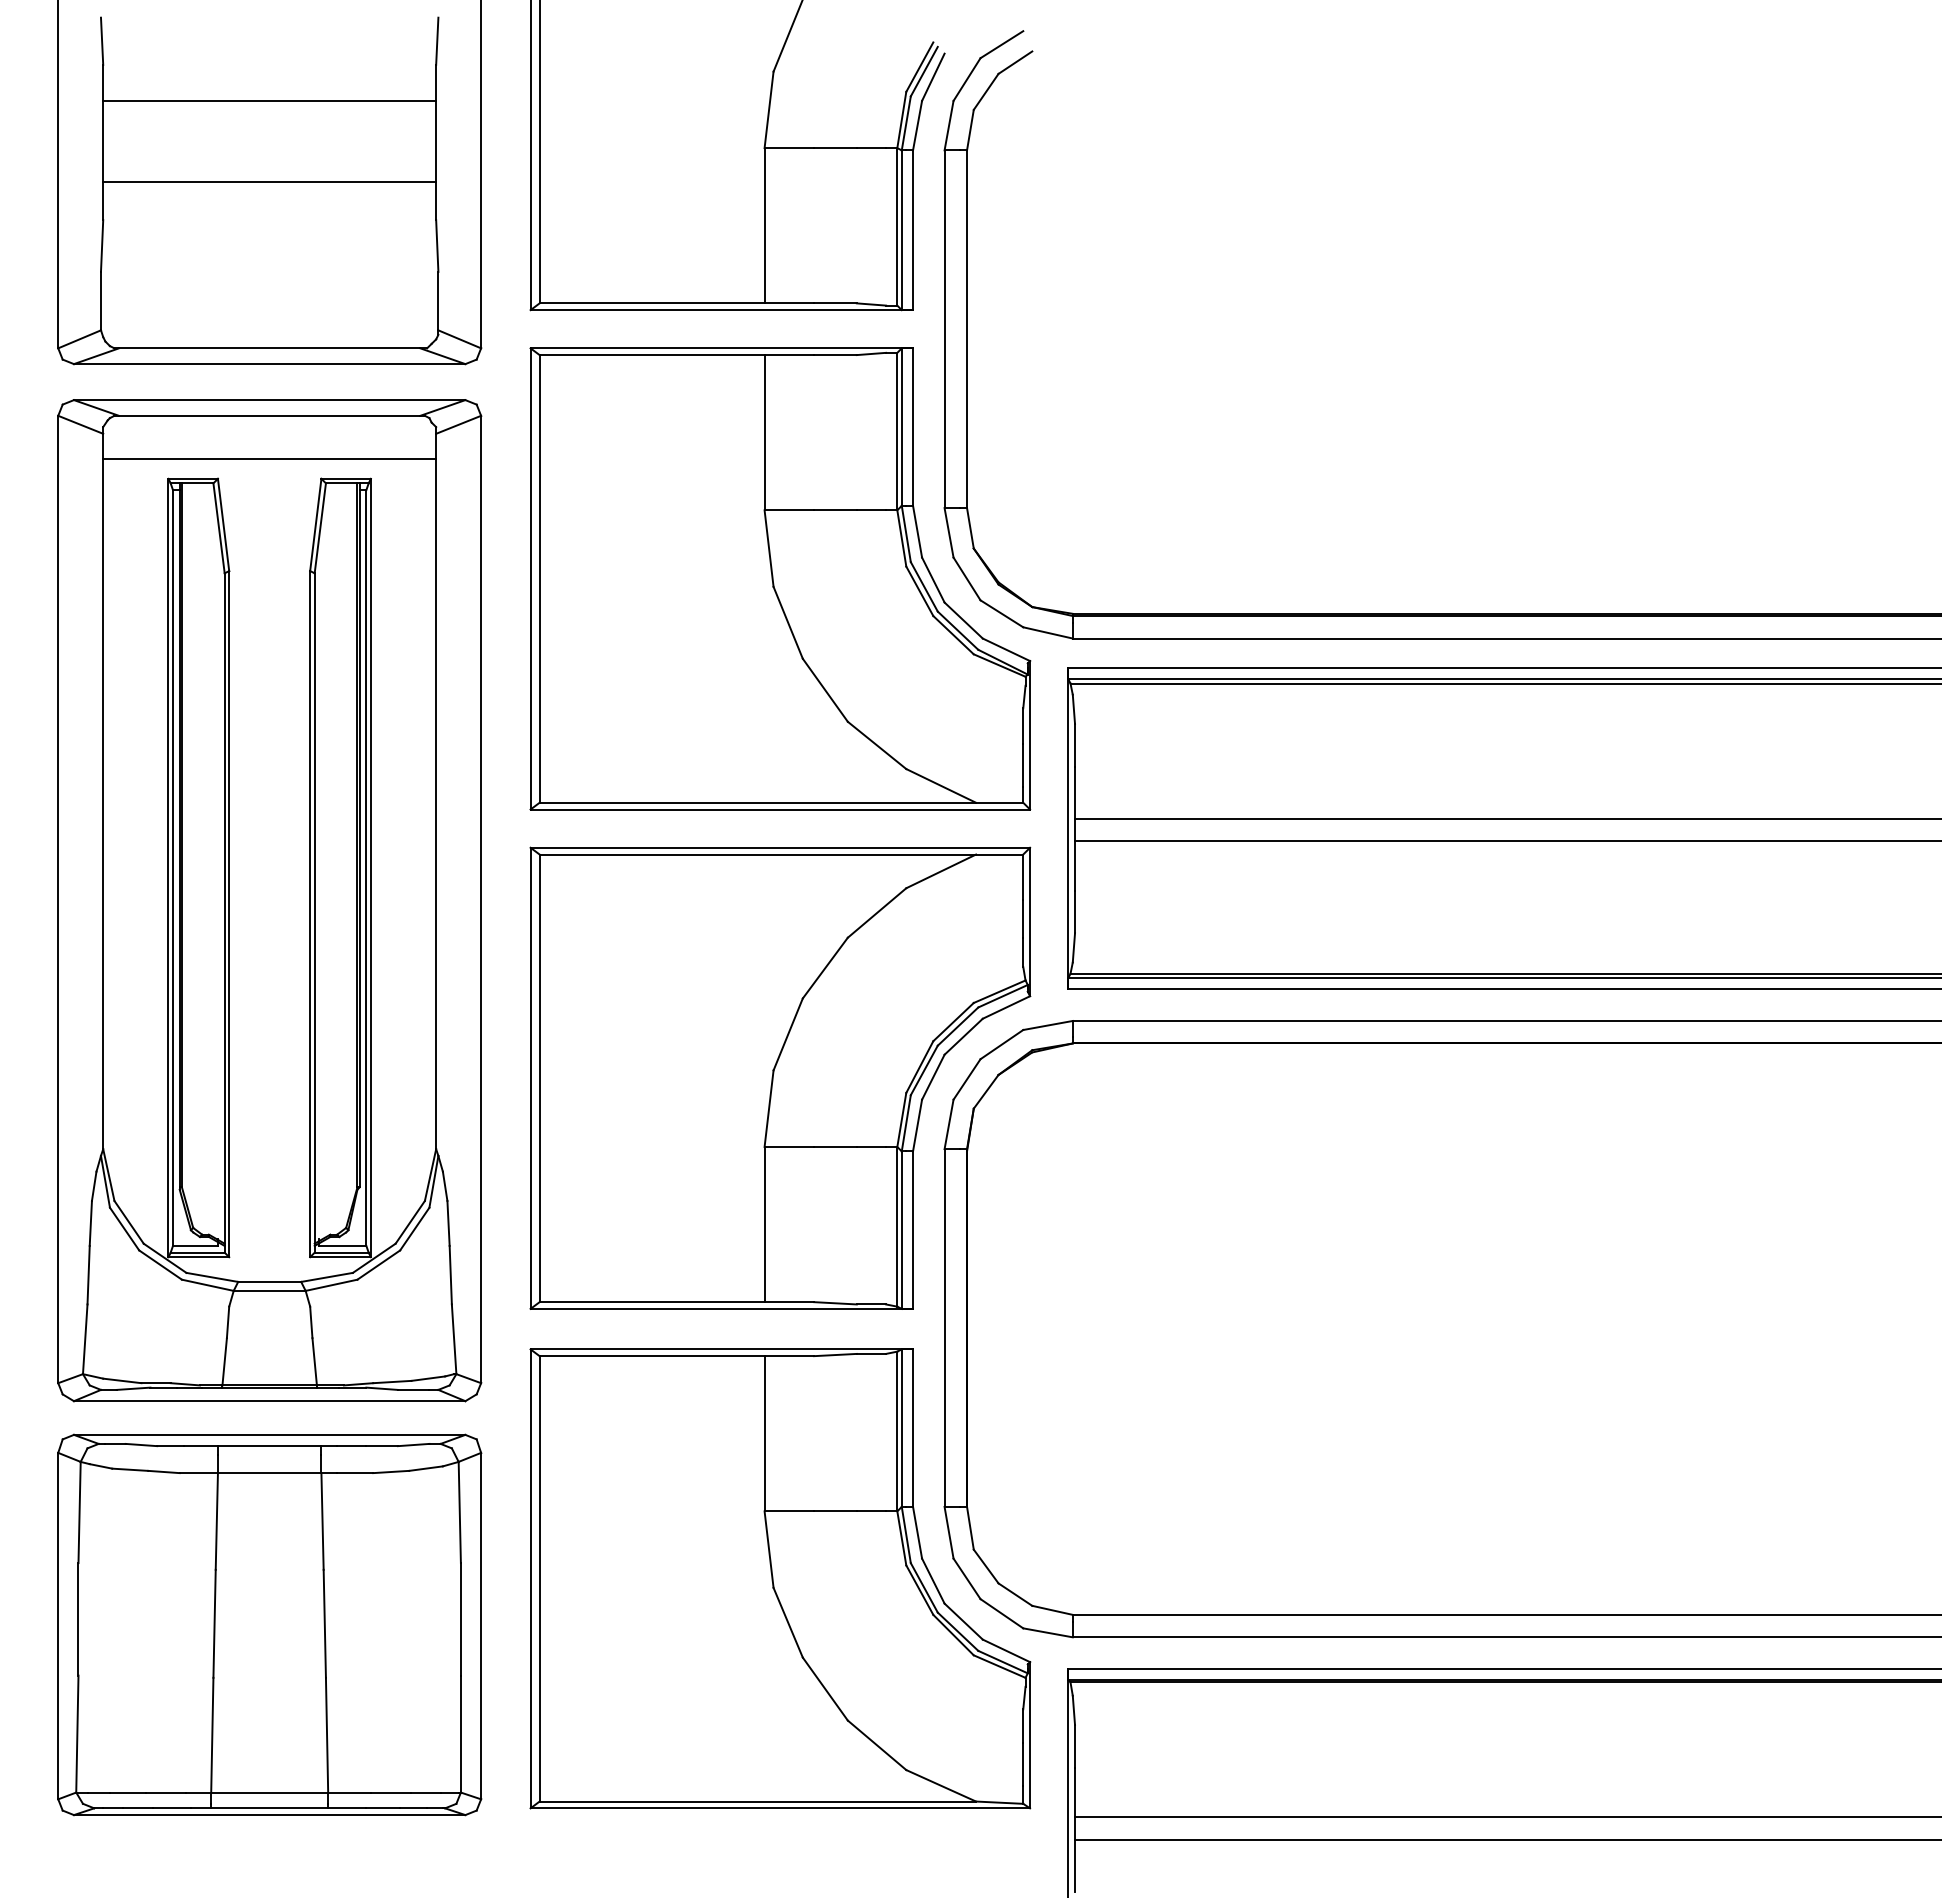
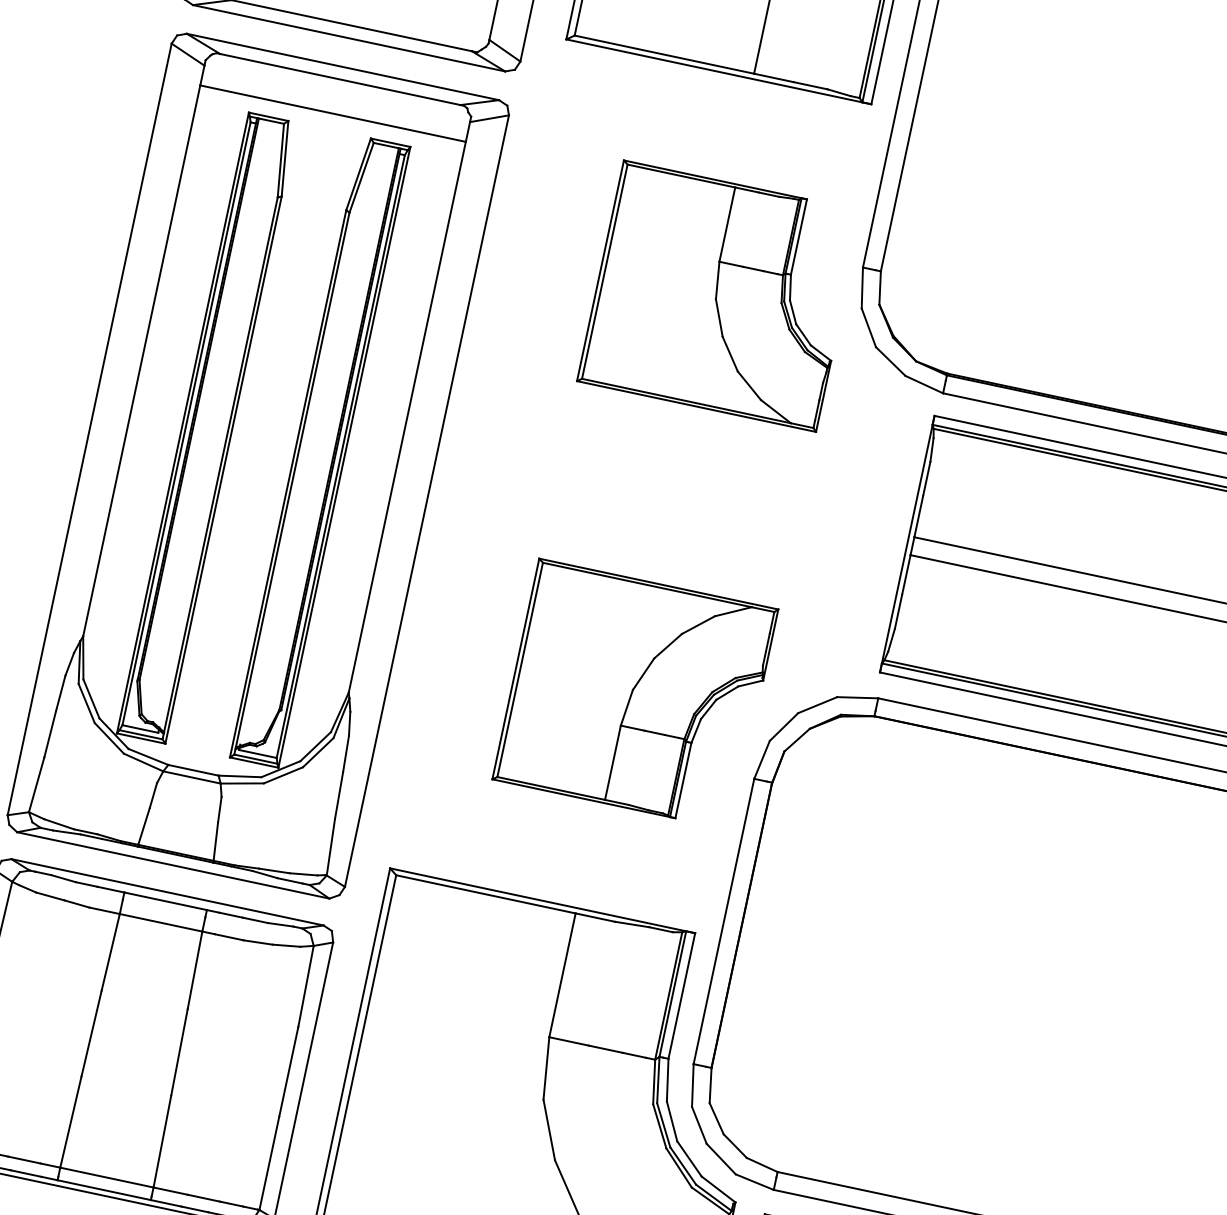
part: (780, 578) -> (720, 295), size x0.6
part: (780, 1077) -> (635, 693), size x0.6

